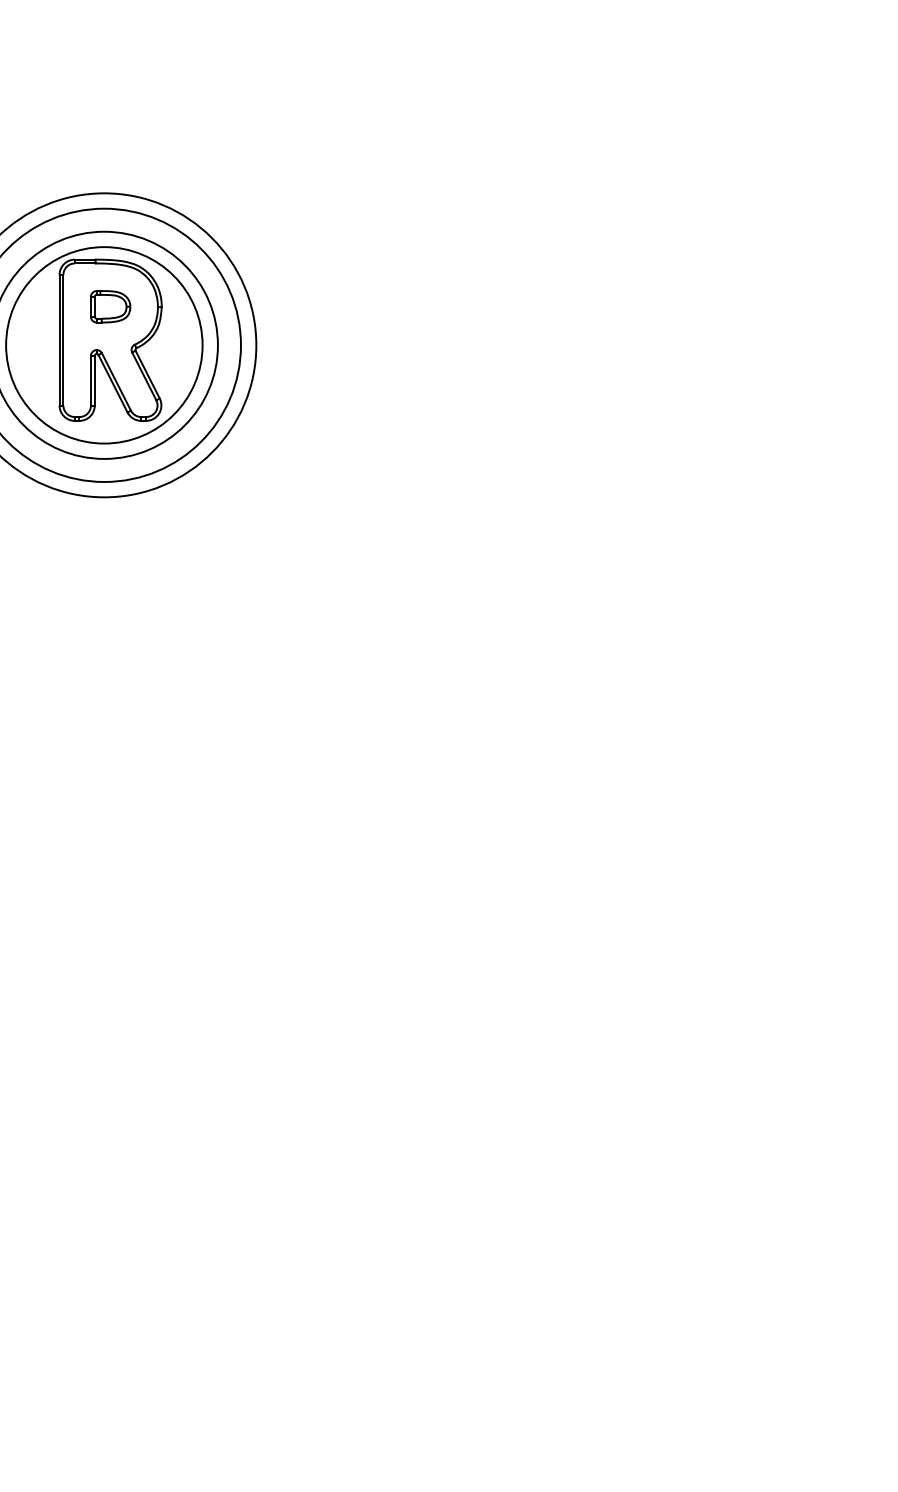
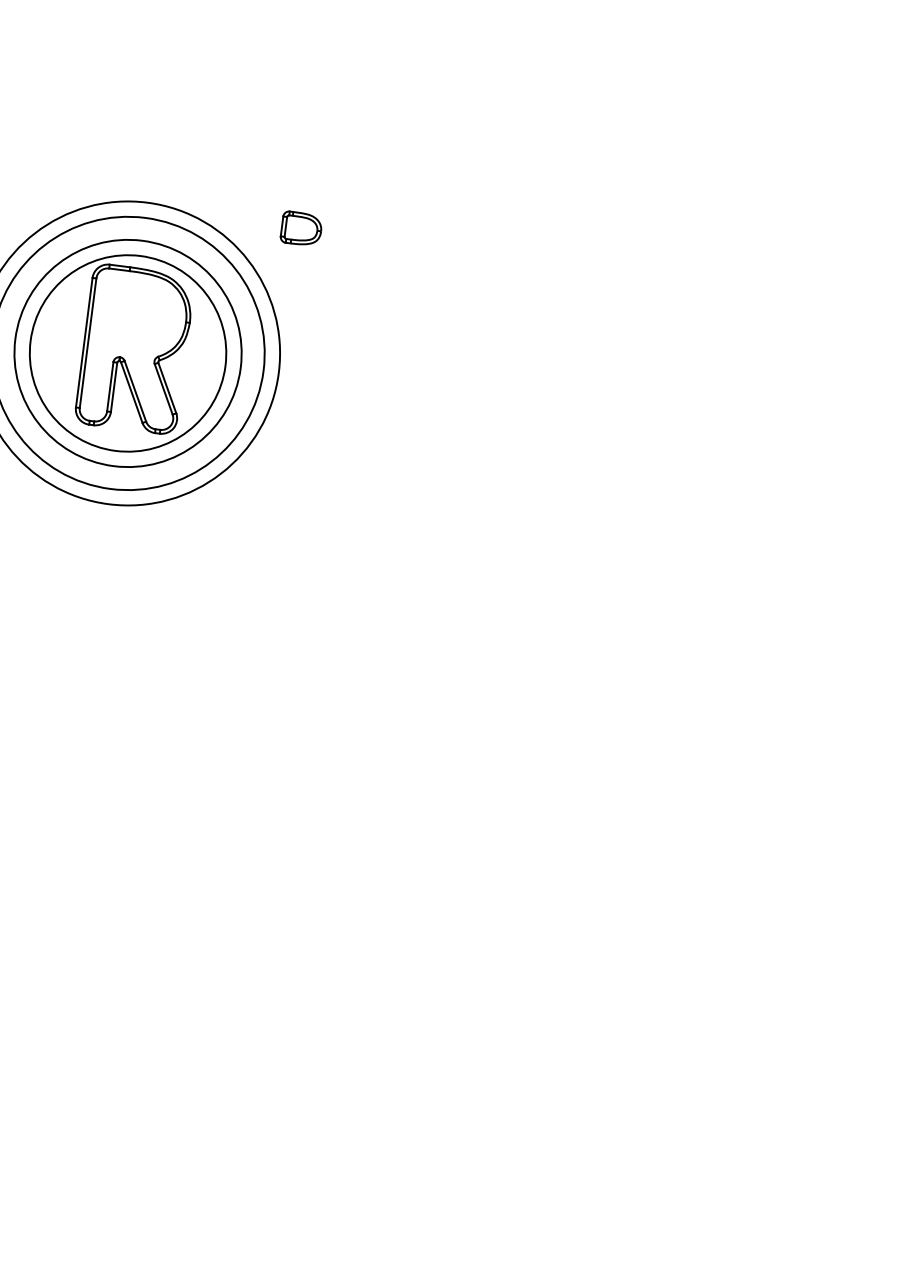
part: (110, 306) -> (301, 228), moved

